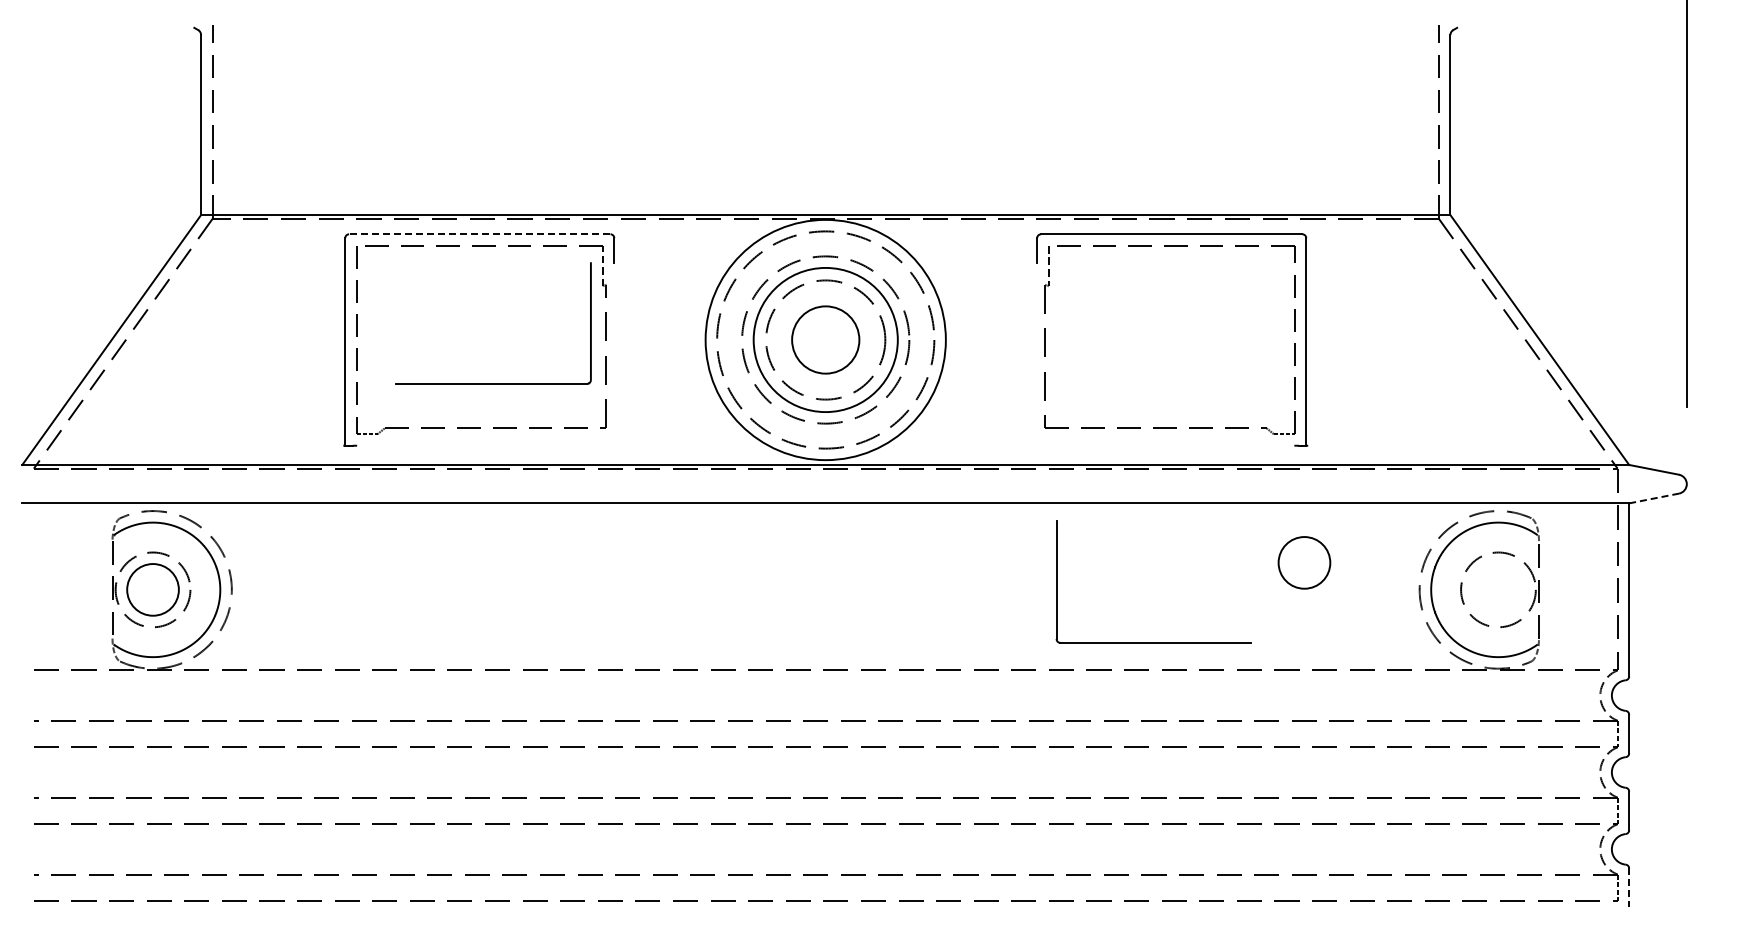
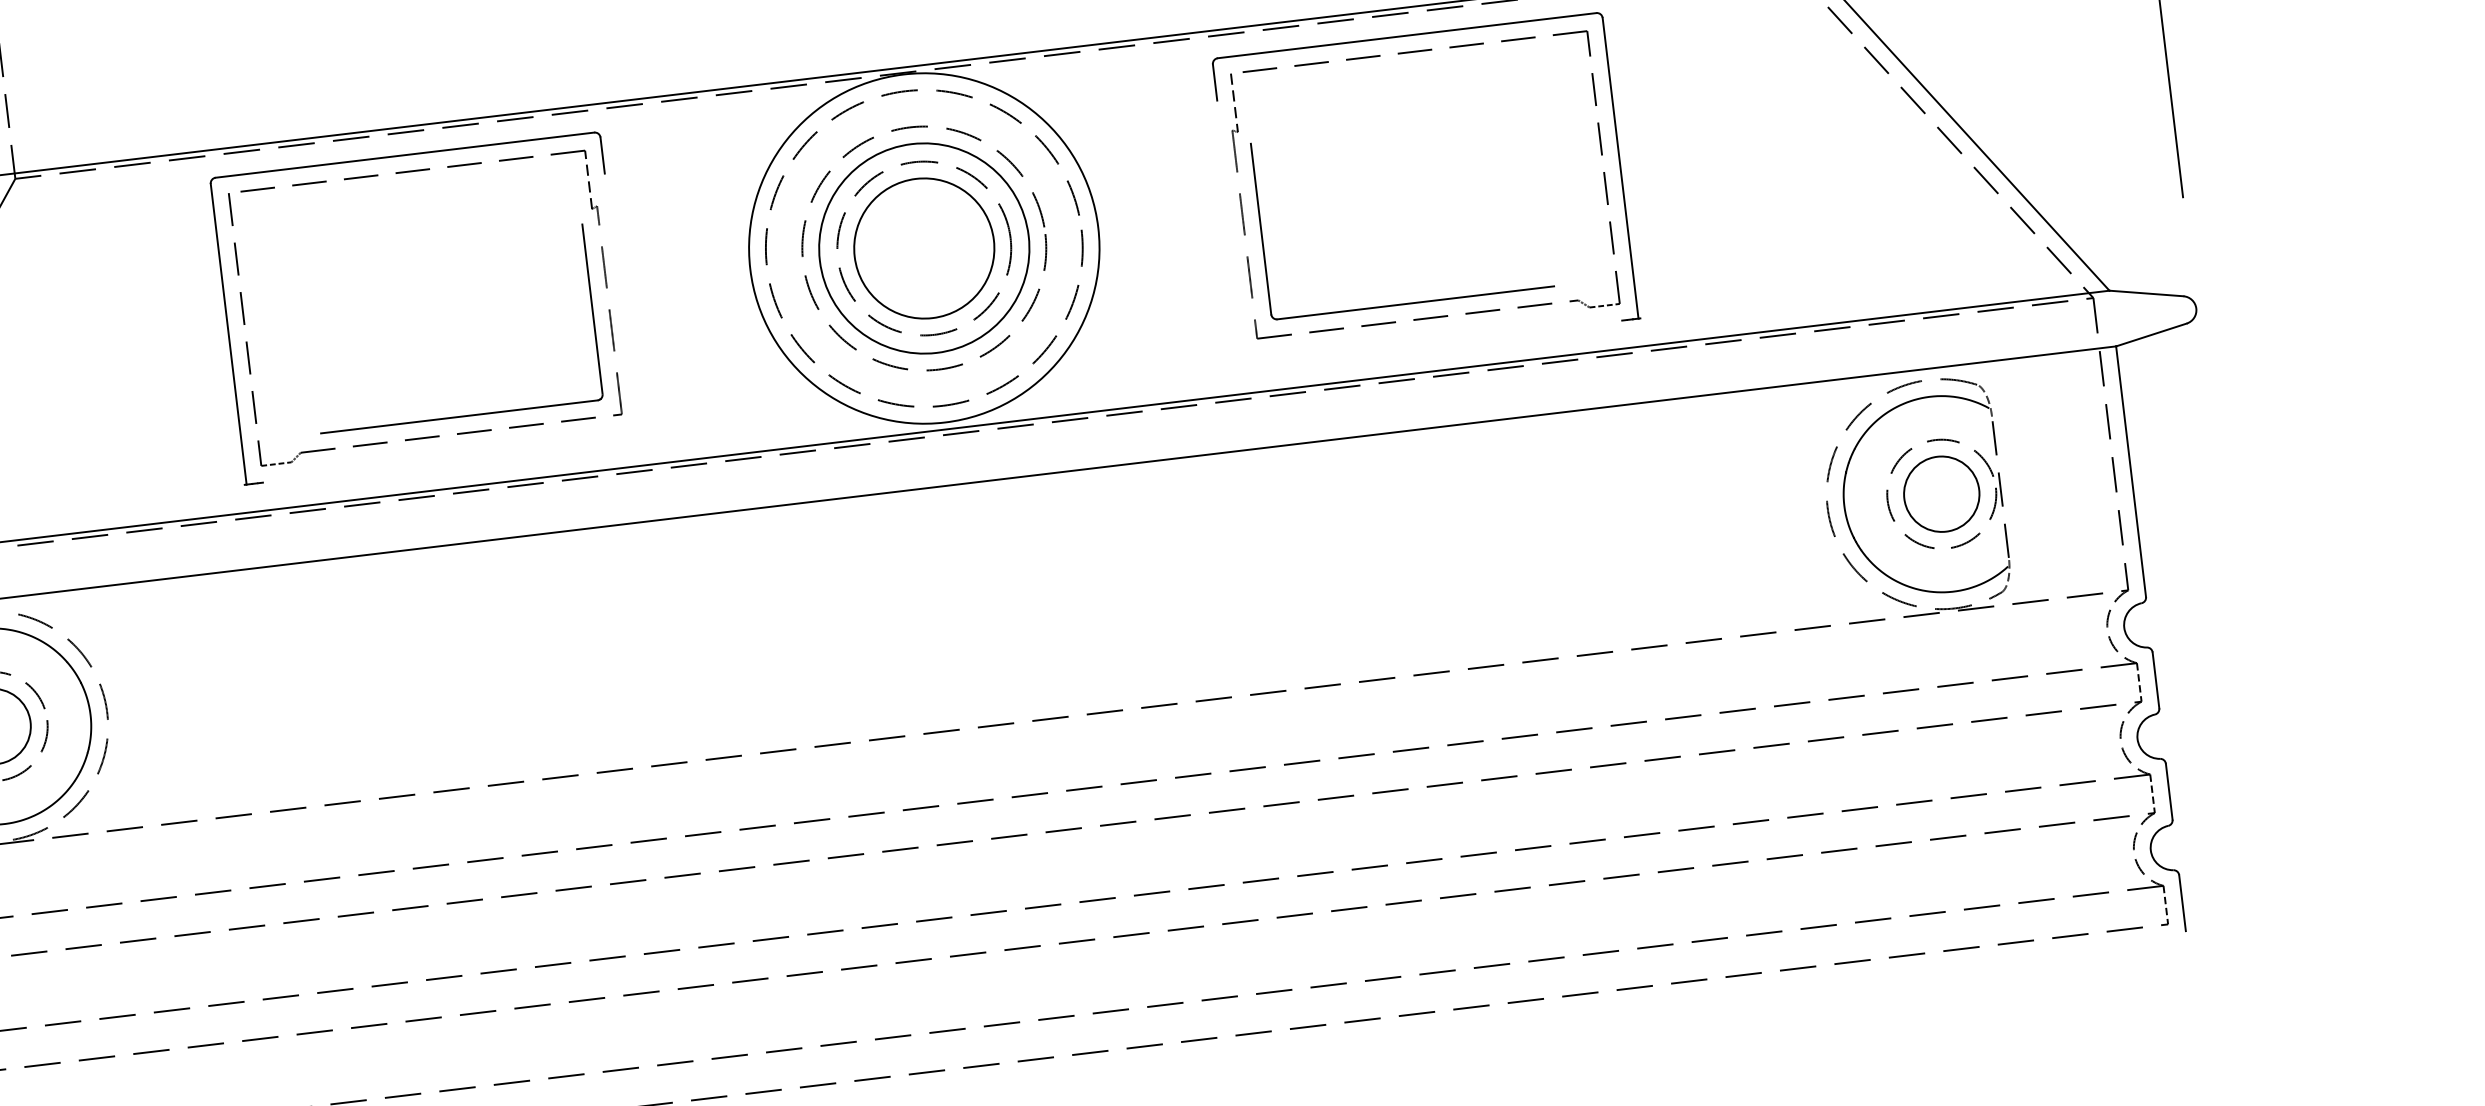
line: (479, 234) -> (404, 155), dashed -> solid
circle: (825, 339) -> (923, 247), size x1.43
part: (493, 383) -> (462, 415), moved
line: (1654, 498) -> (2151, 334), dashed -> solid
circle: (1304, 562) -> (1941, 493), moved
part: (1153, 642) -> (1412, 302), moved
line: (1629, 888) -> (2183, 904), dashed -> solid

